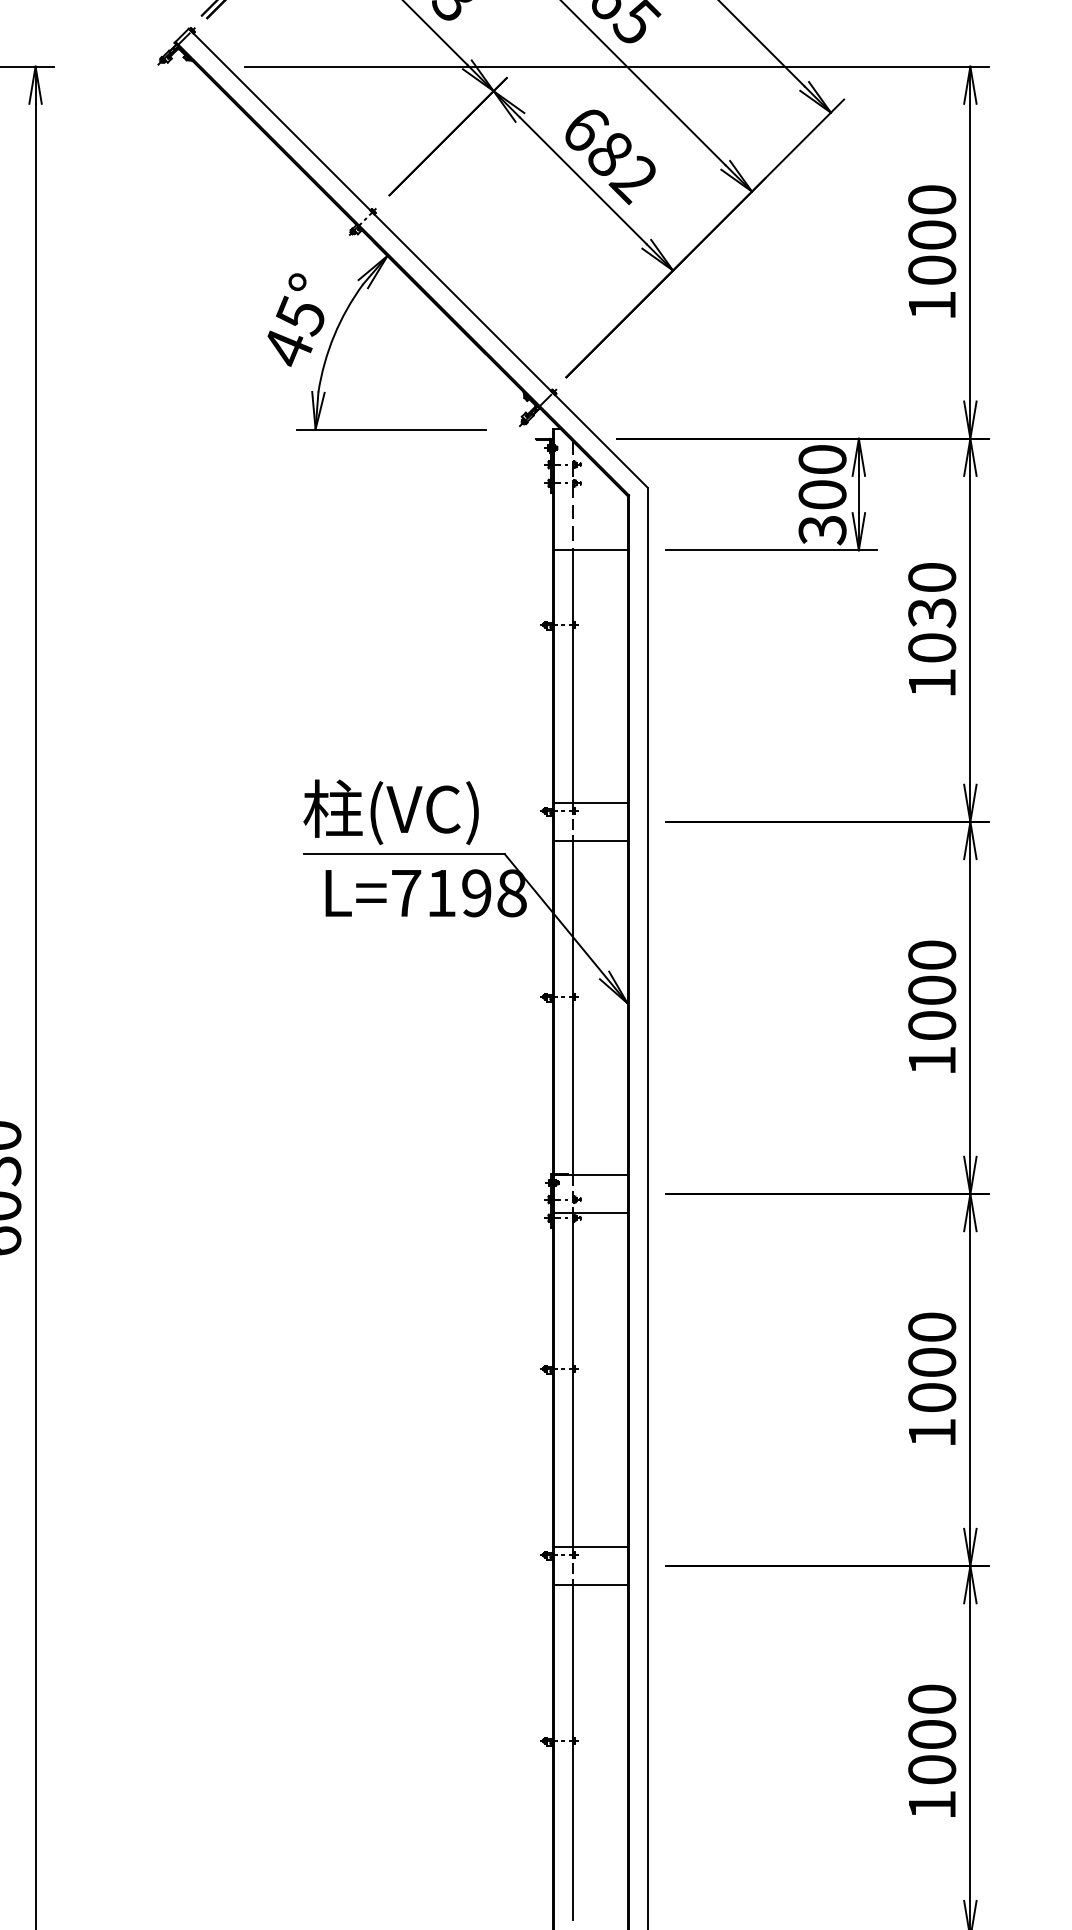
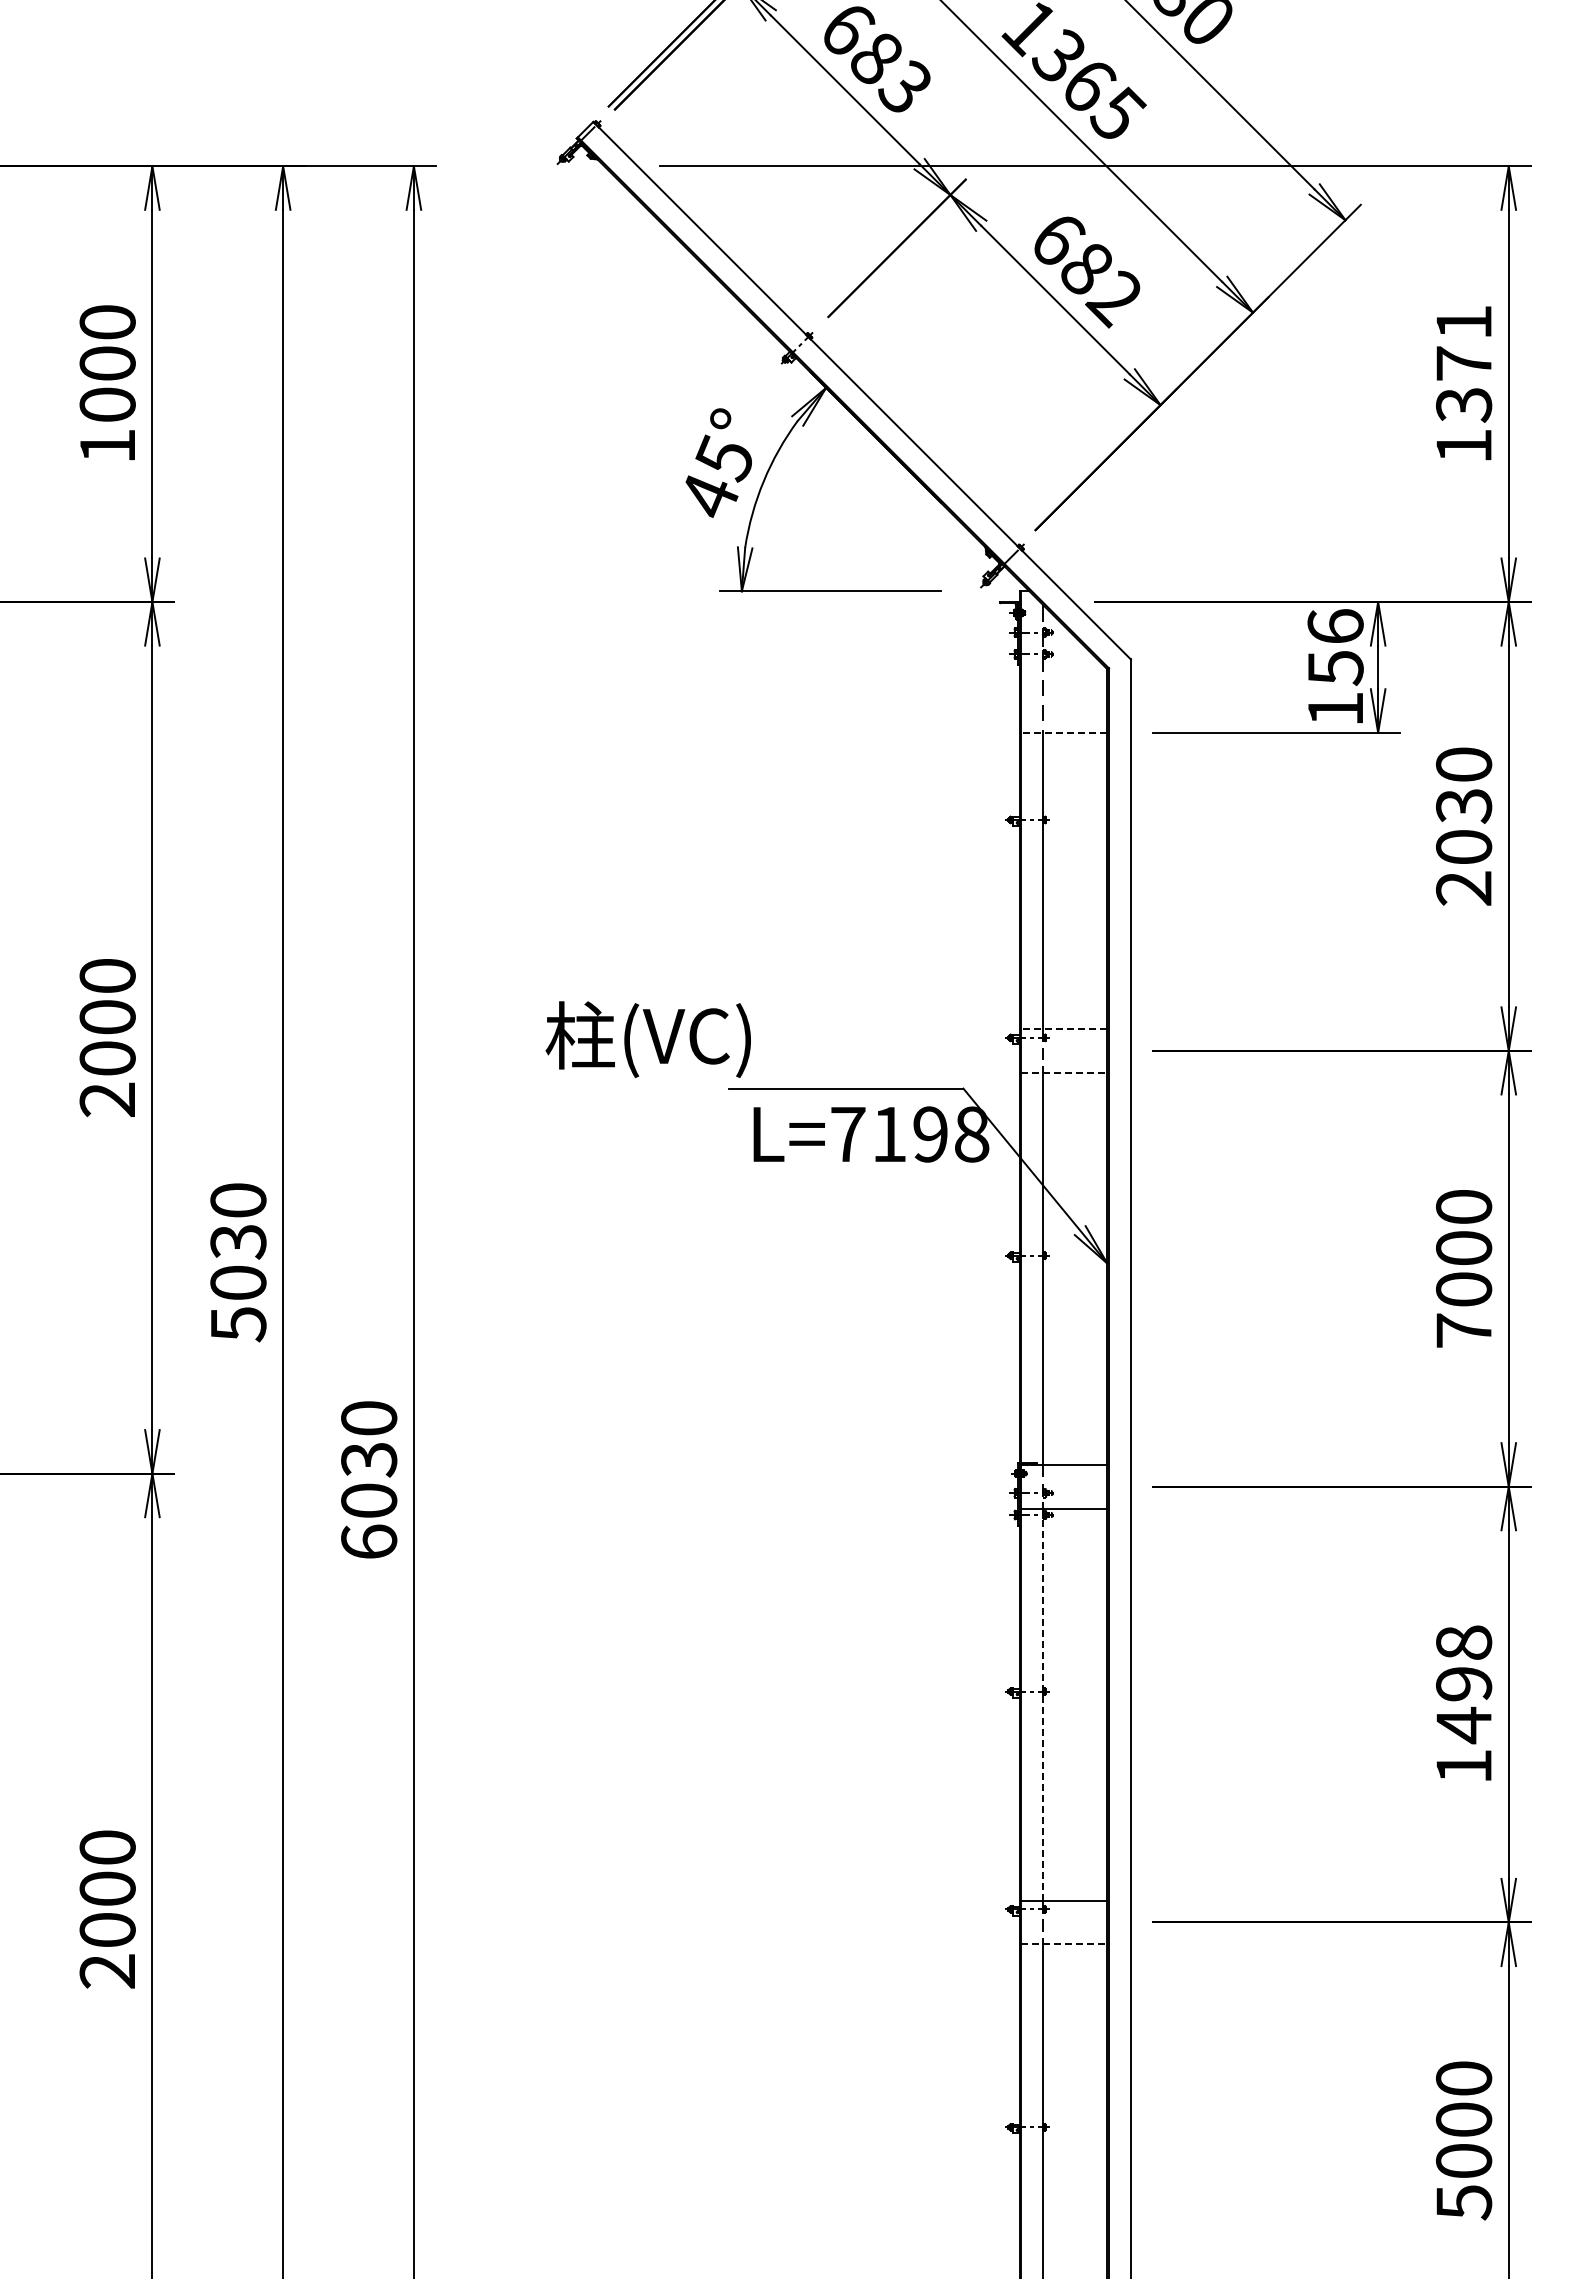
text: (932, 235) -> (1464, 363), 1000 -> 1371
text: (822, 495) -> (1335, 668), 300 -> 156
line: (591, 550) -> (1064, 732), solid -> dashed
text: (931, 683) -> (1463, 888), 1030 -> 2030
line: (591, 803) -> (1064, 1029), solid -> dashed
text: (390, 812) -> (647, 1039), moved
line: (591, 840) -> (1064, 1072), solid -> dashed
text: (931, 1060) -> (1463, 1330), 1000 -> 7000
text: (932, 1362) -> (1464, 1684), 1000 -> 1498
line: (573, 1379) -> (1043, 1704), solid -> dashed
line: (591, 1584) -> (1064, 1944), solid -> dashed
text: (932, 1805) -> (1464, 2202), 1000 -> 5000

